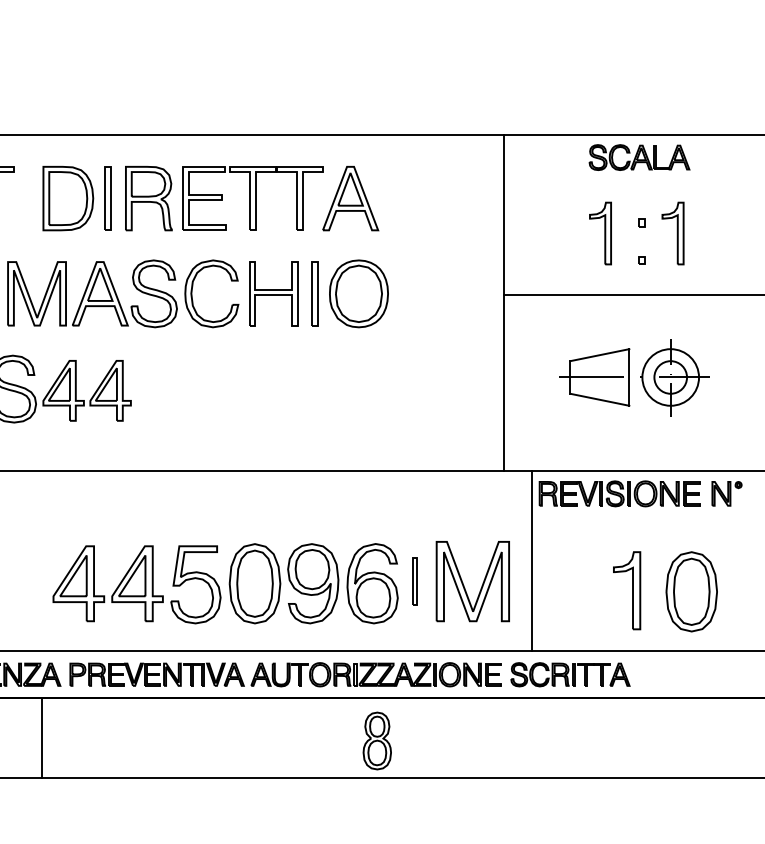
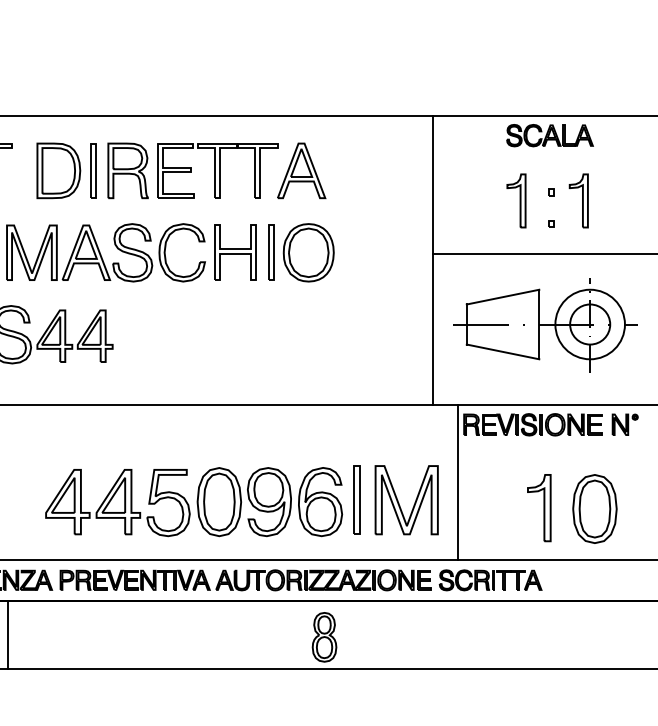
part: (634, 377) -> (545, 324), size x1.43
part: (414, 581) -> (356, 500), size x1.67
line: (41, 737) -> (8, 634), moved

